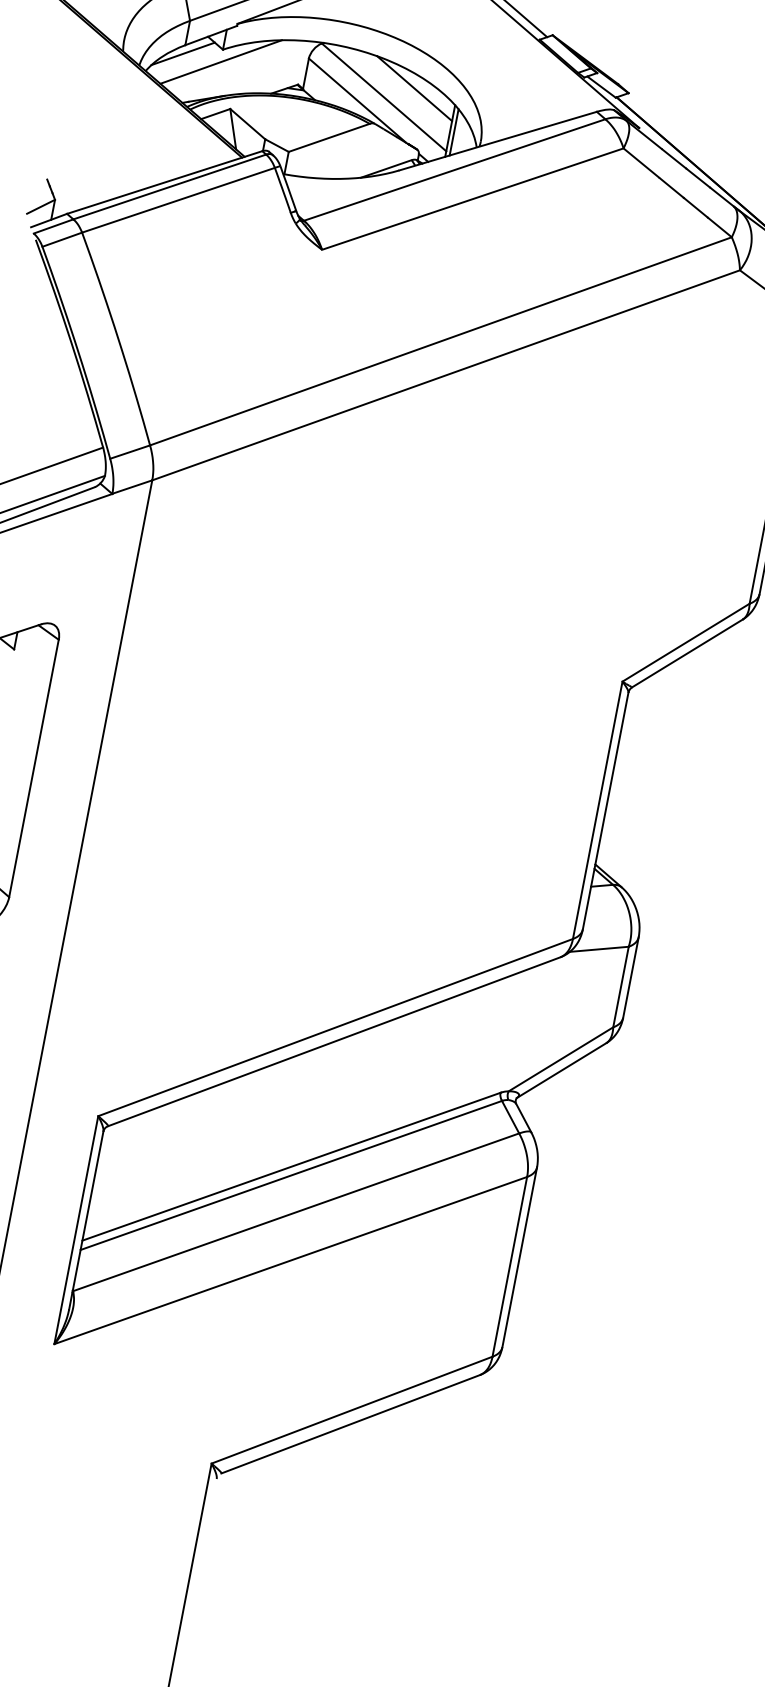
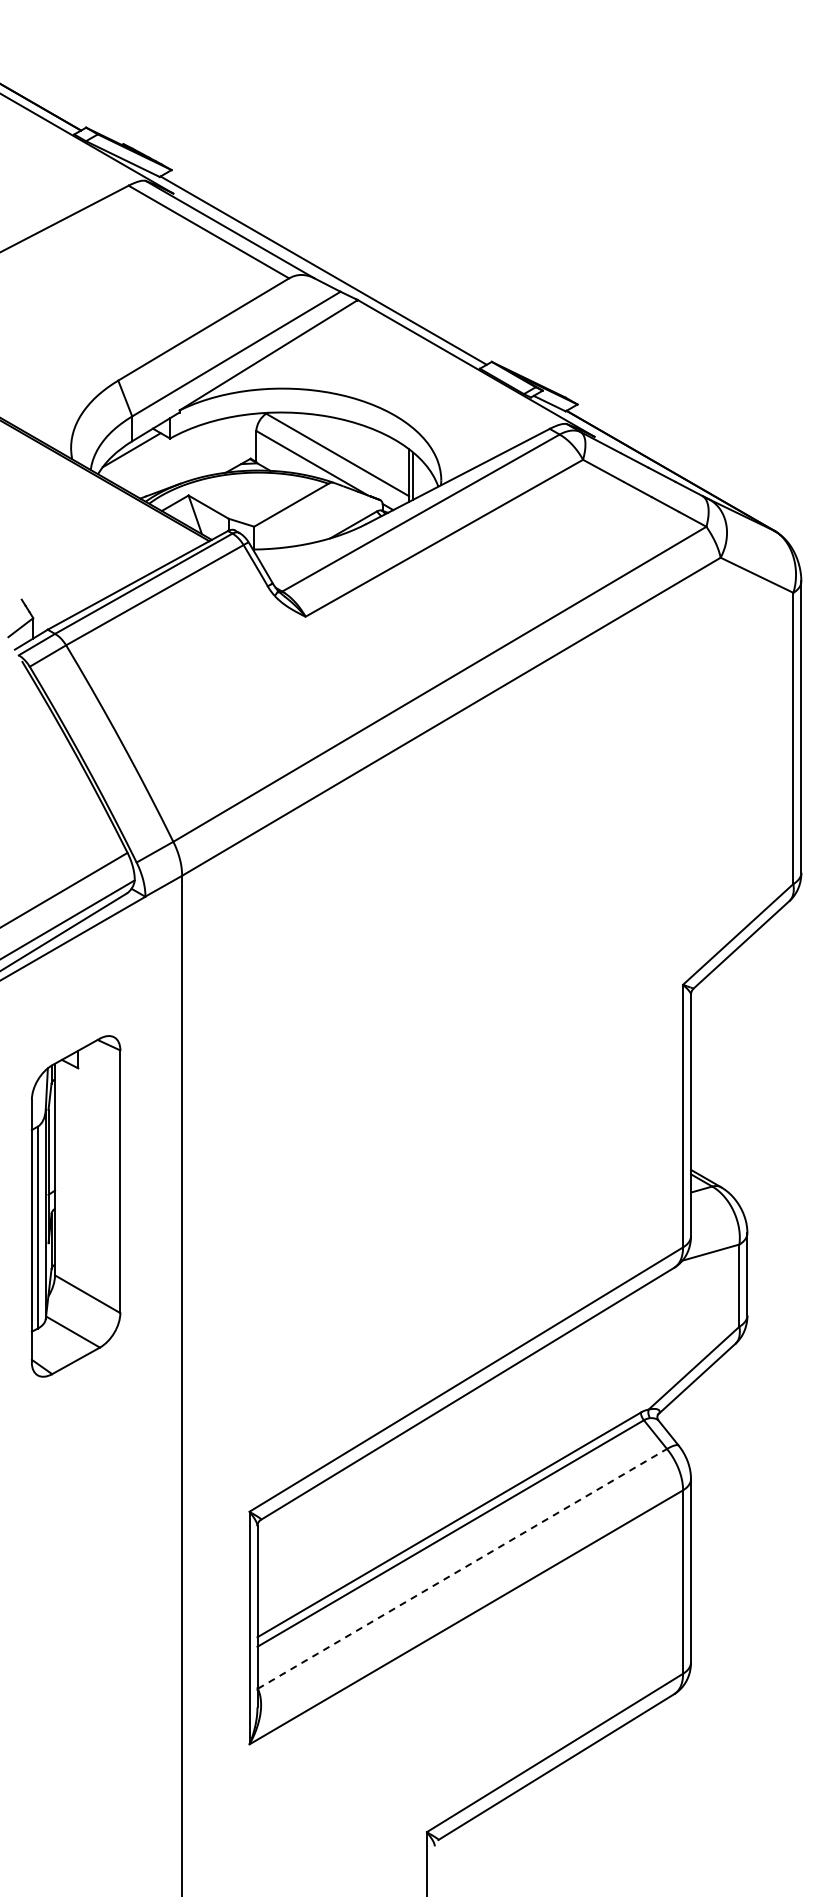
line: (221, 61) -> (170, 450), removed
line: (415, 88) -> (366, 440), removed
line: (296, 1211) -> (462, 1568), solid -> dashed

